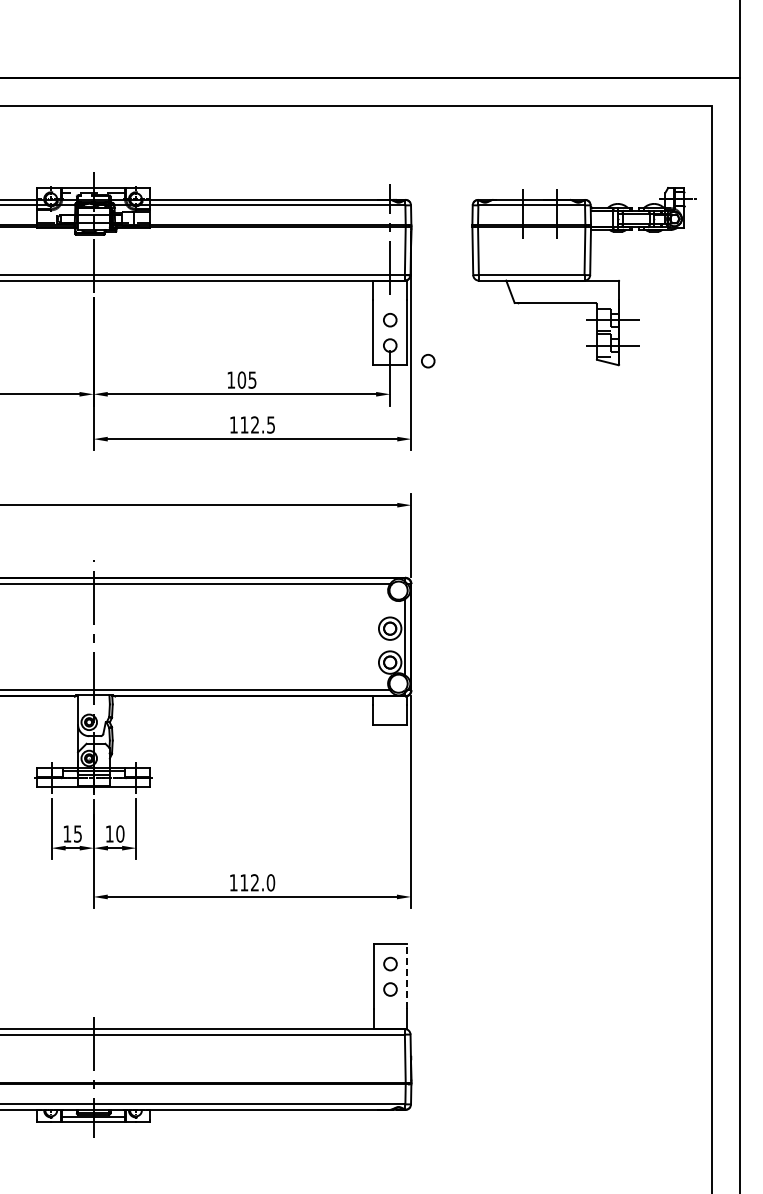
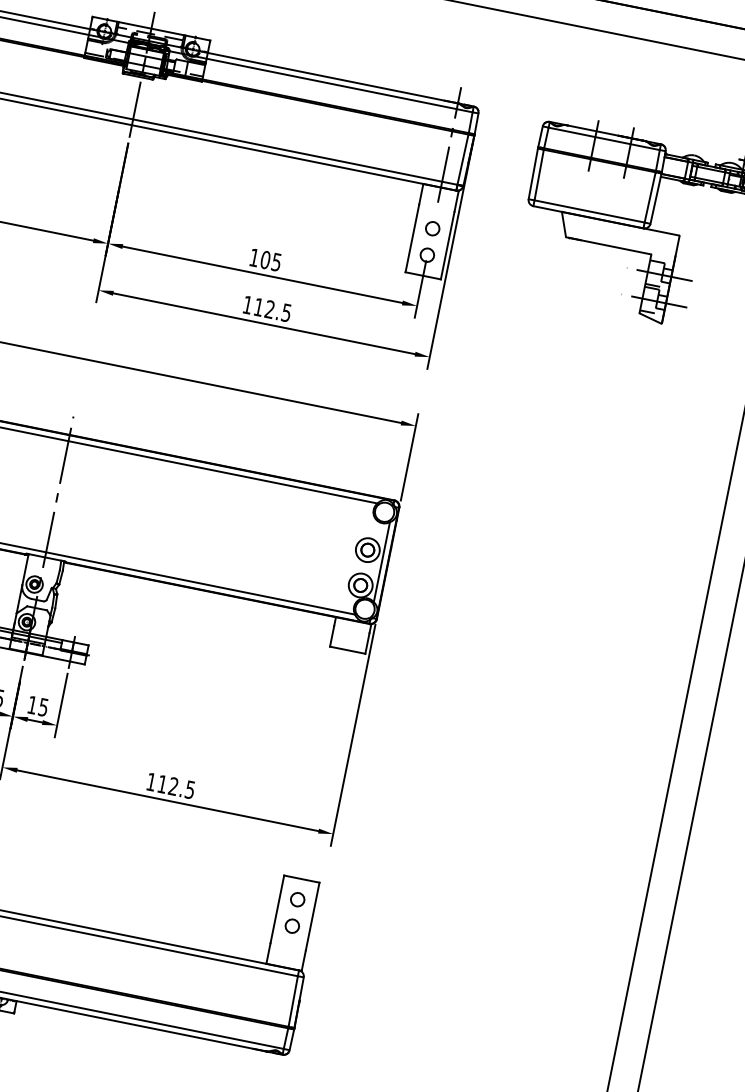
circle: (428, 361) -> (463, 279), removed
text: (120, 833) -> (43, 706), 10 -> 15
text: (270, 882) -> (189, 789), 112.0 -> 112.5
line: (407, 976) -> (312, 916), dashed -> solid

